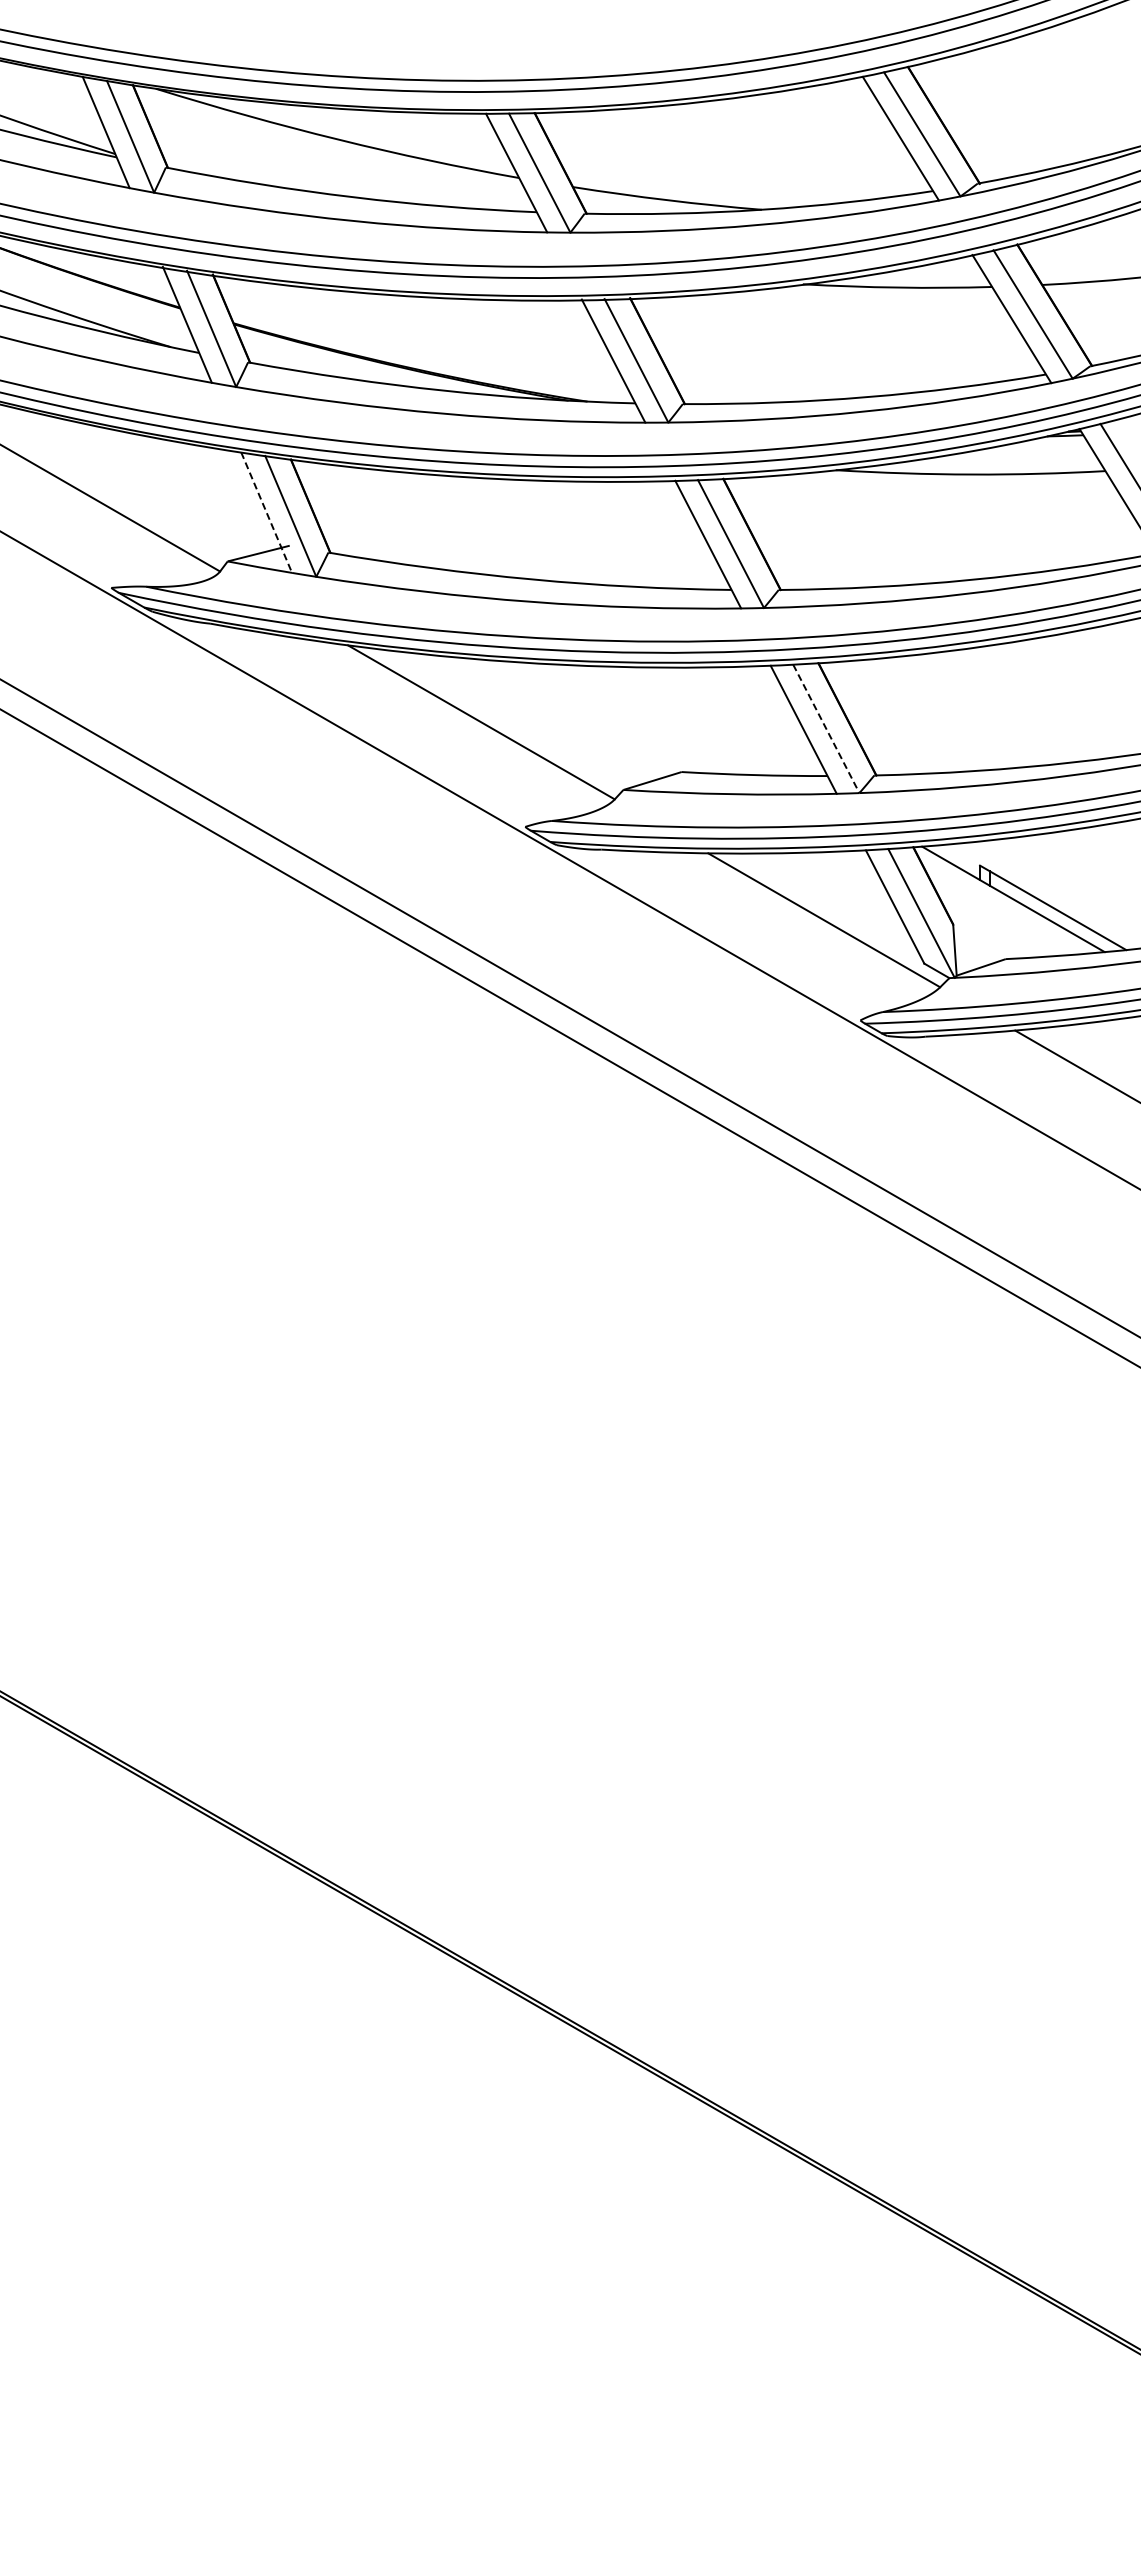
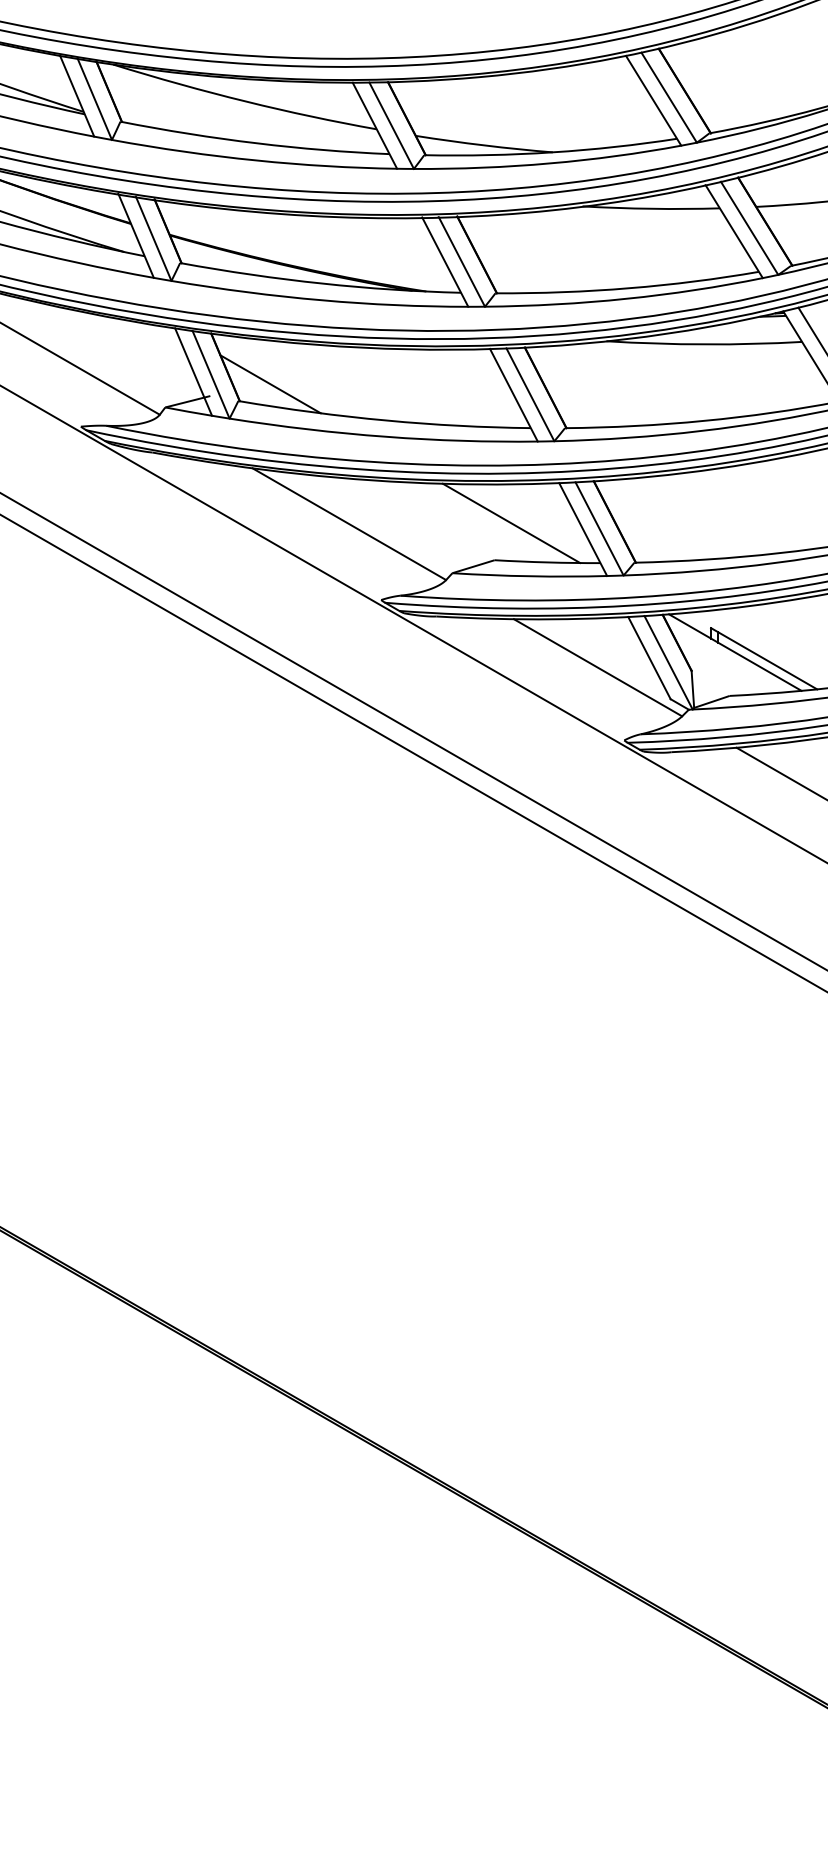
line: (266, 513) -> (193, 372), dashed -> solid
line: (372, 529) -> (270, 384), added
line: (704, 720) -> (511, 522), added
line: (826, 729) -> (599, 529), dashed -> solid

